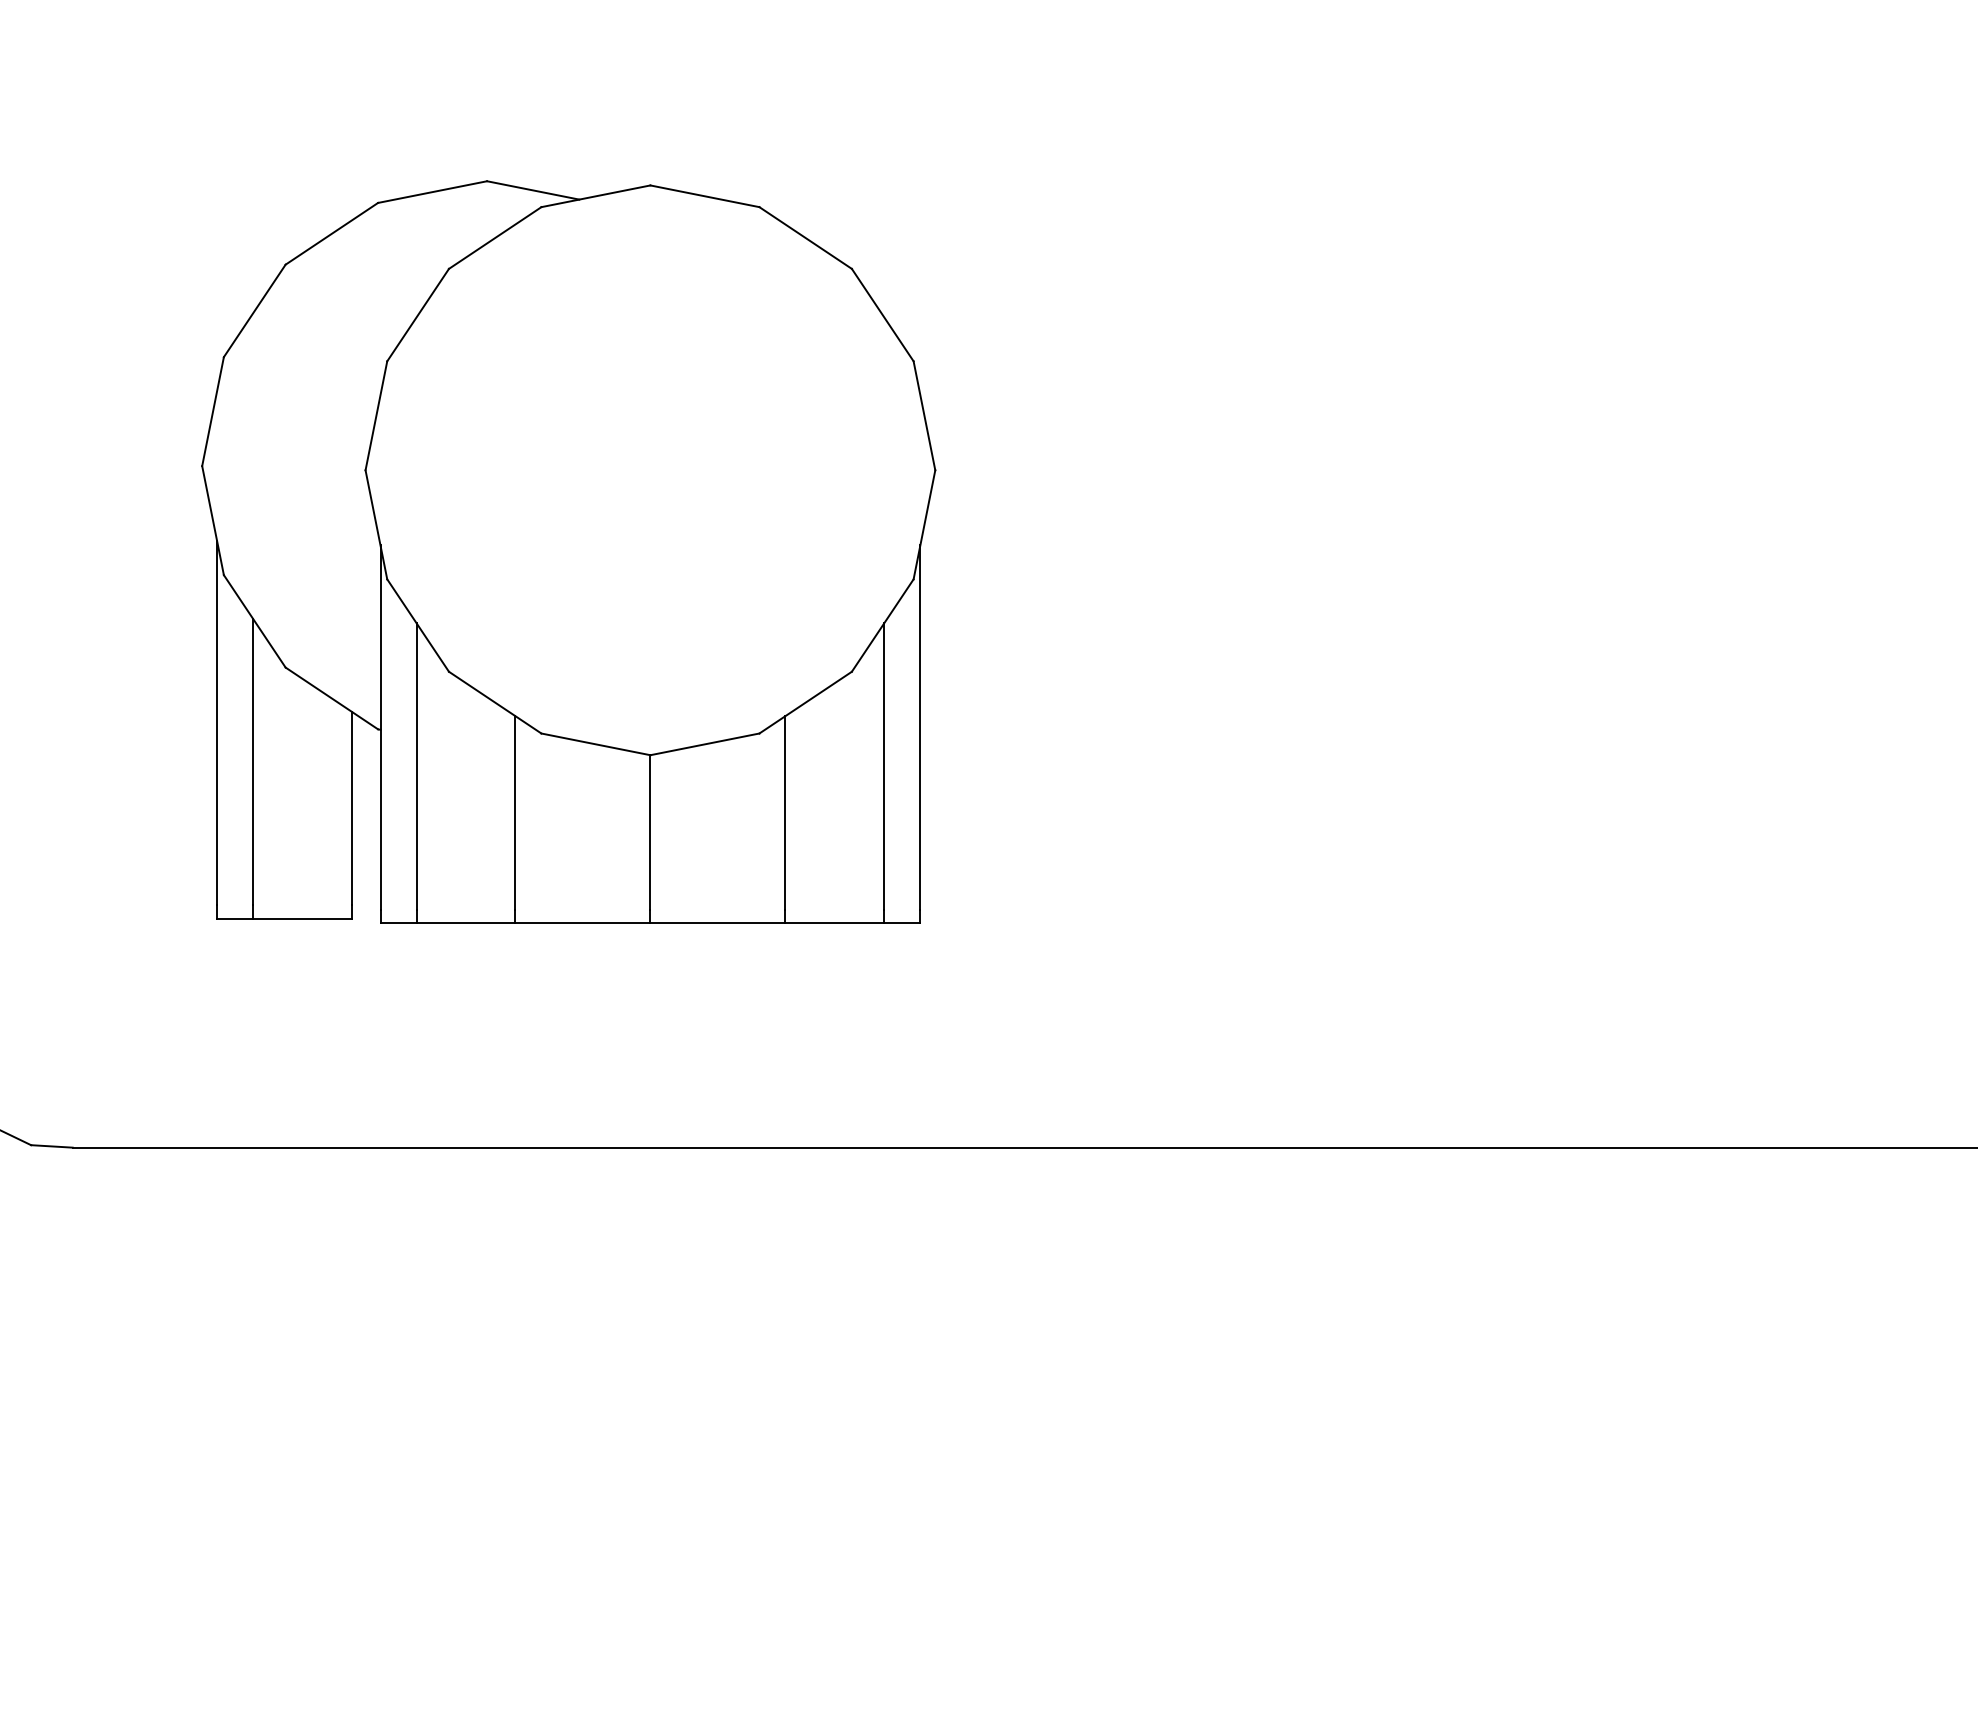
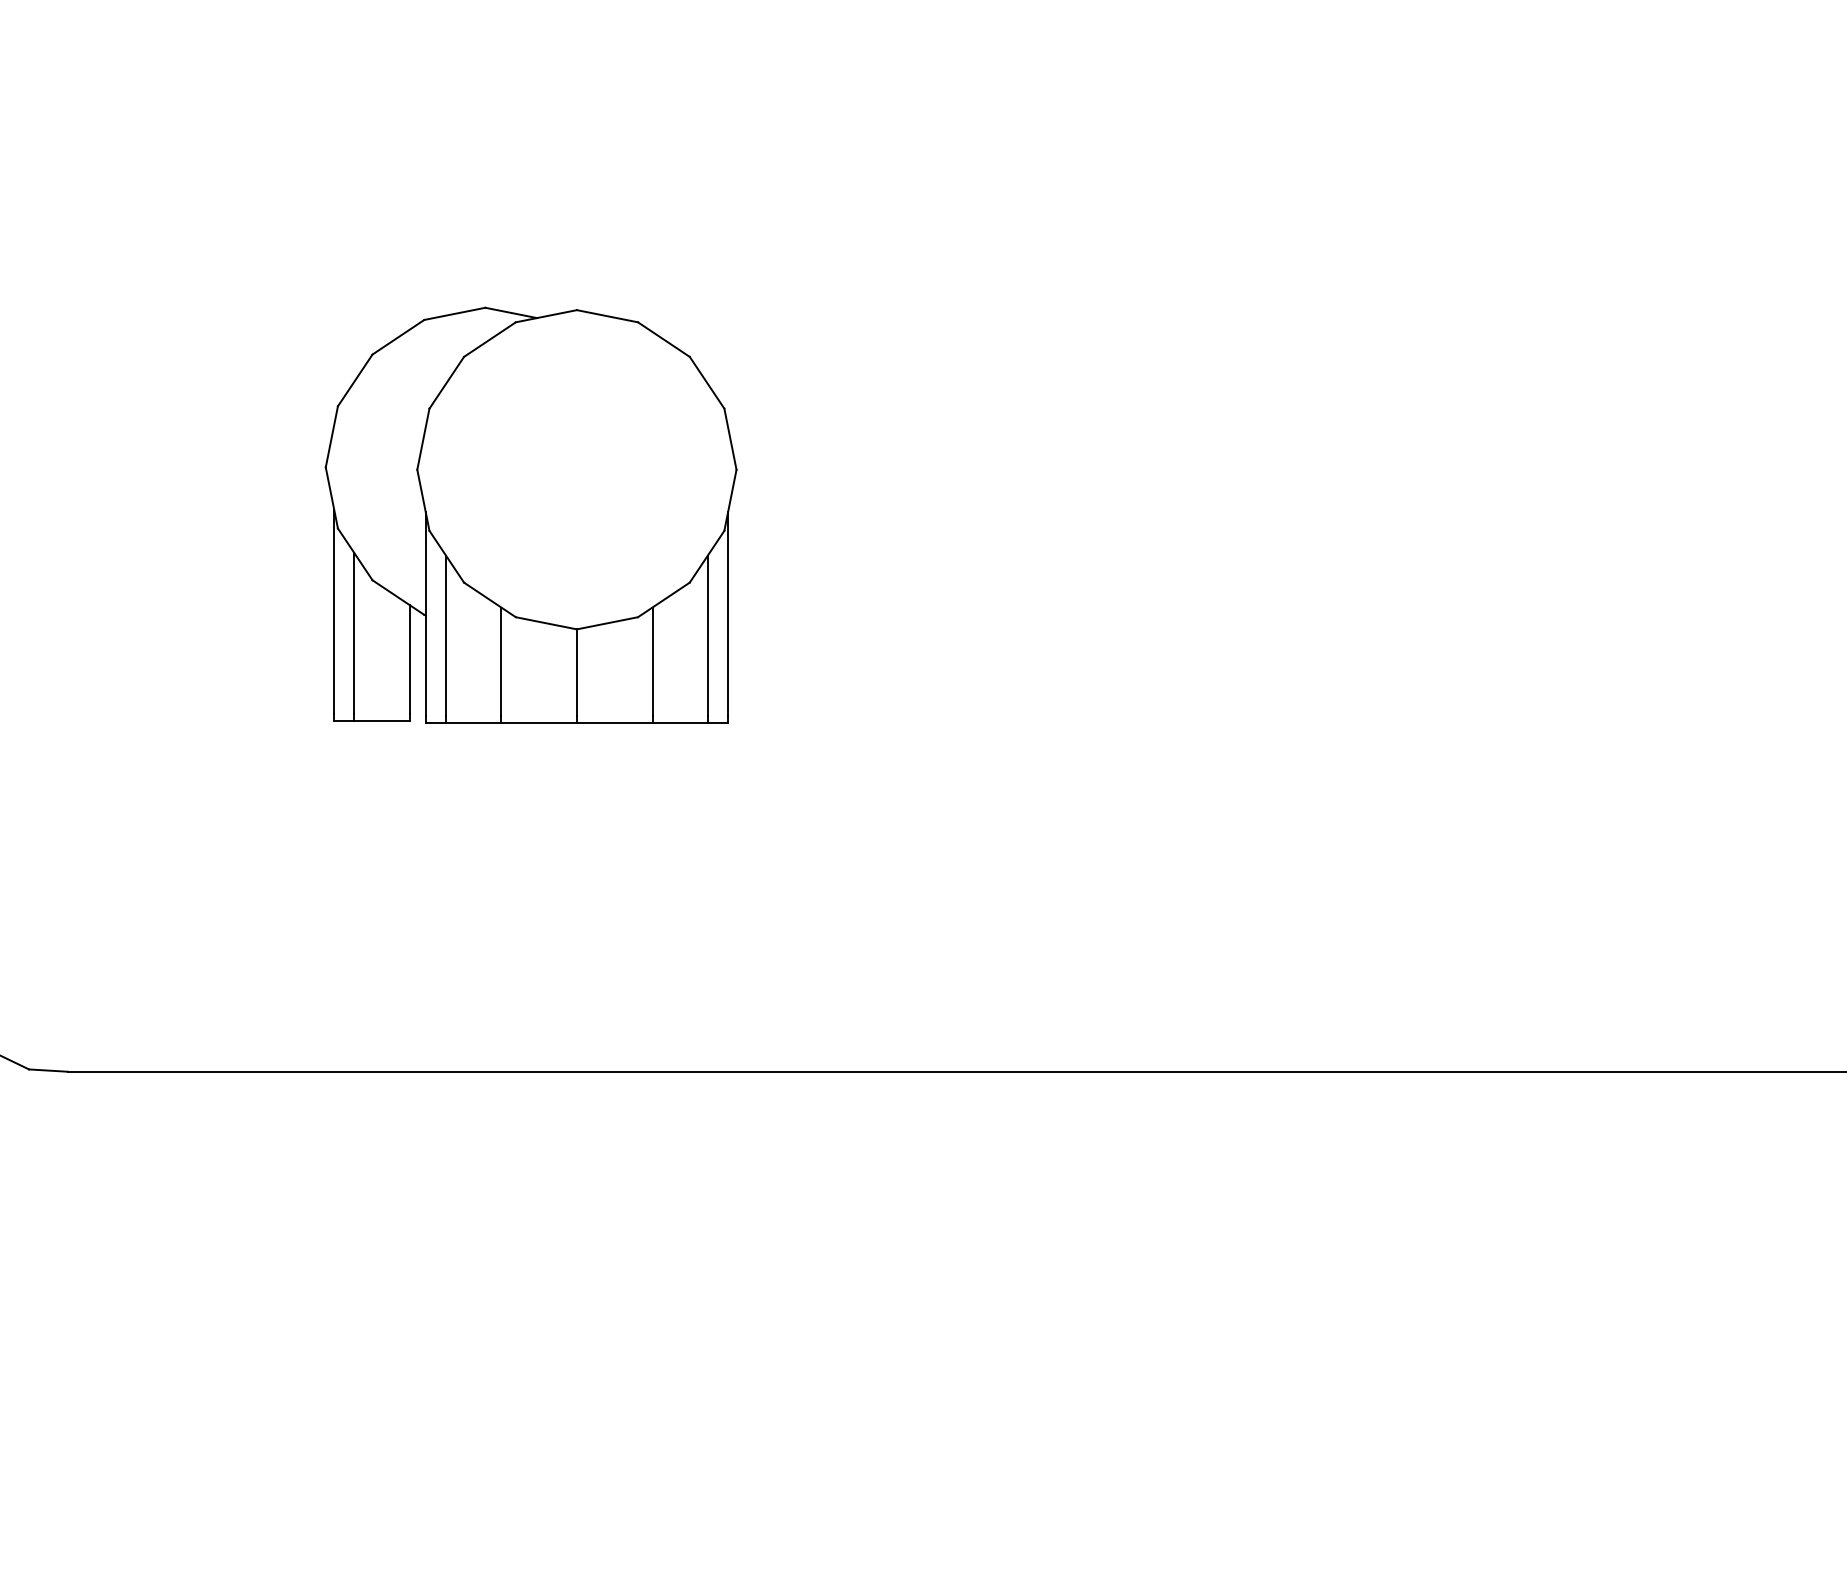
part: (568, 551) -> (530, 515), size x0.6

